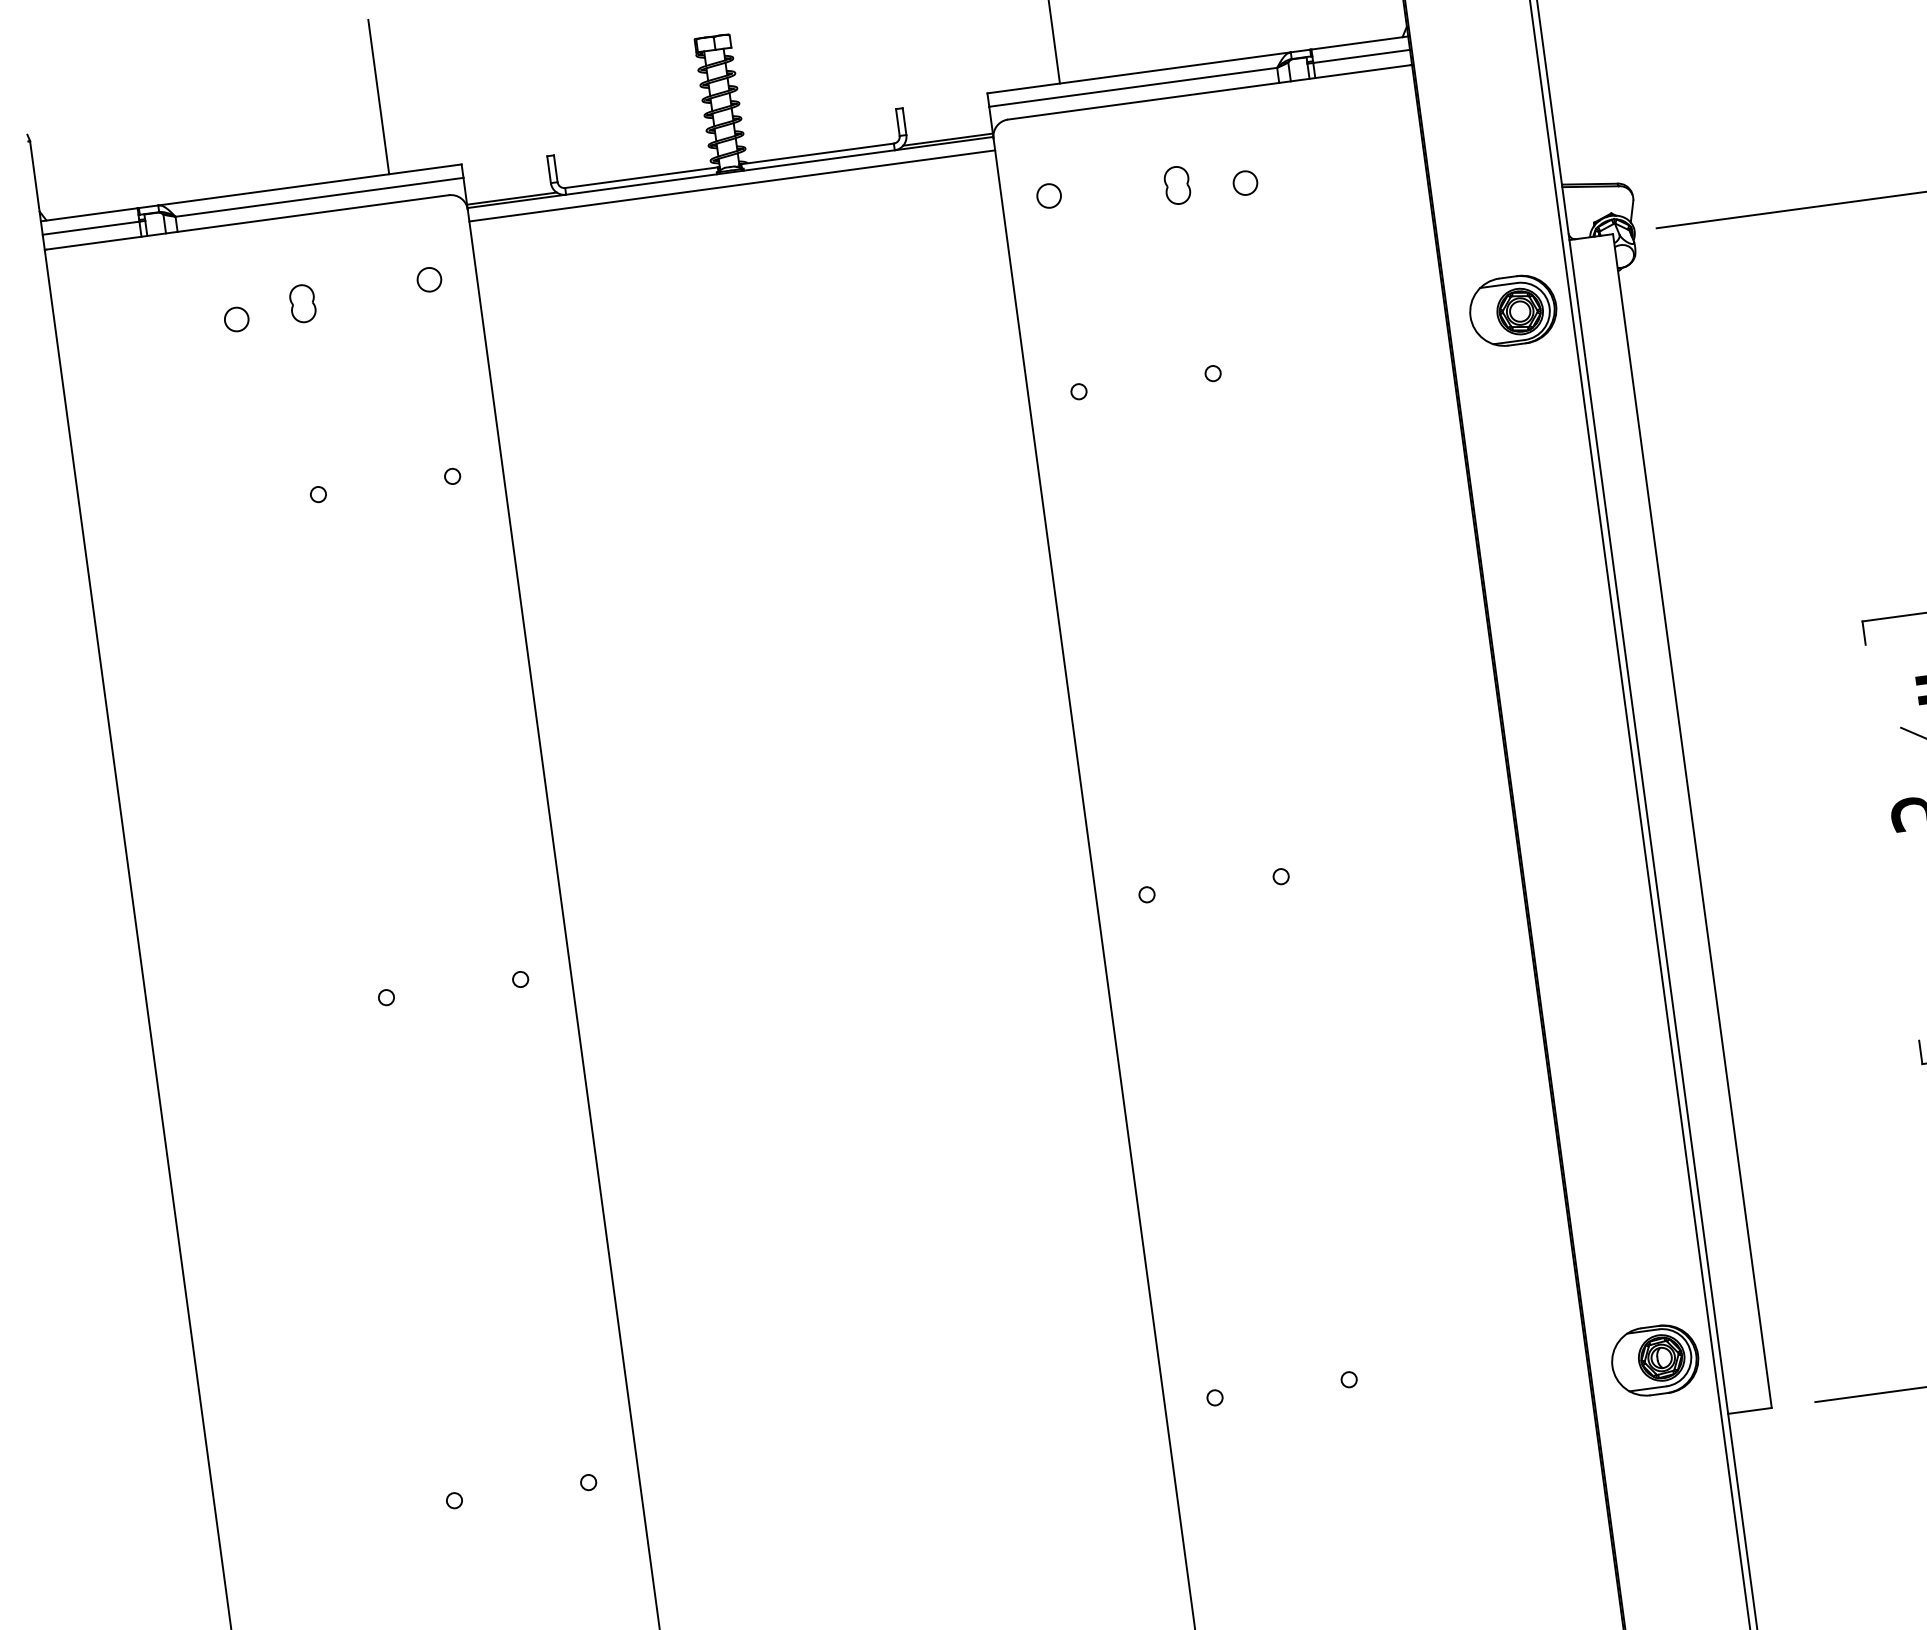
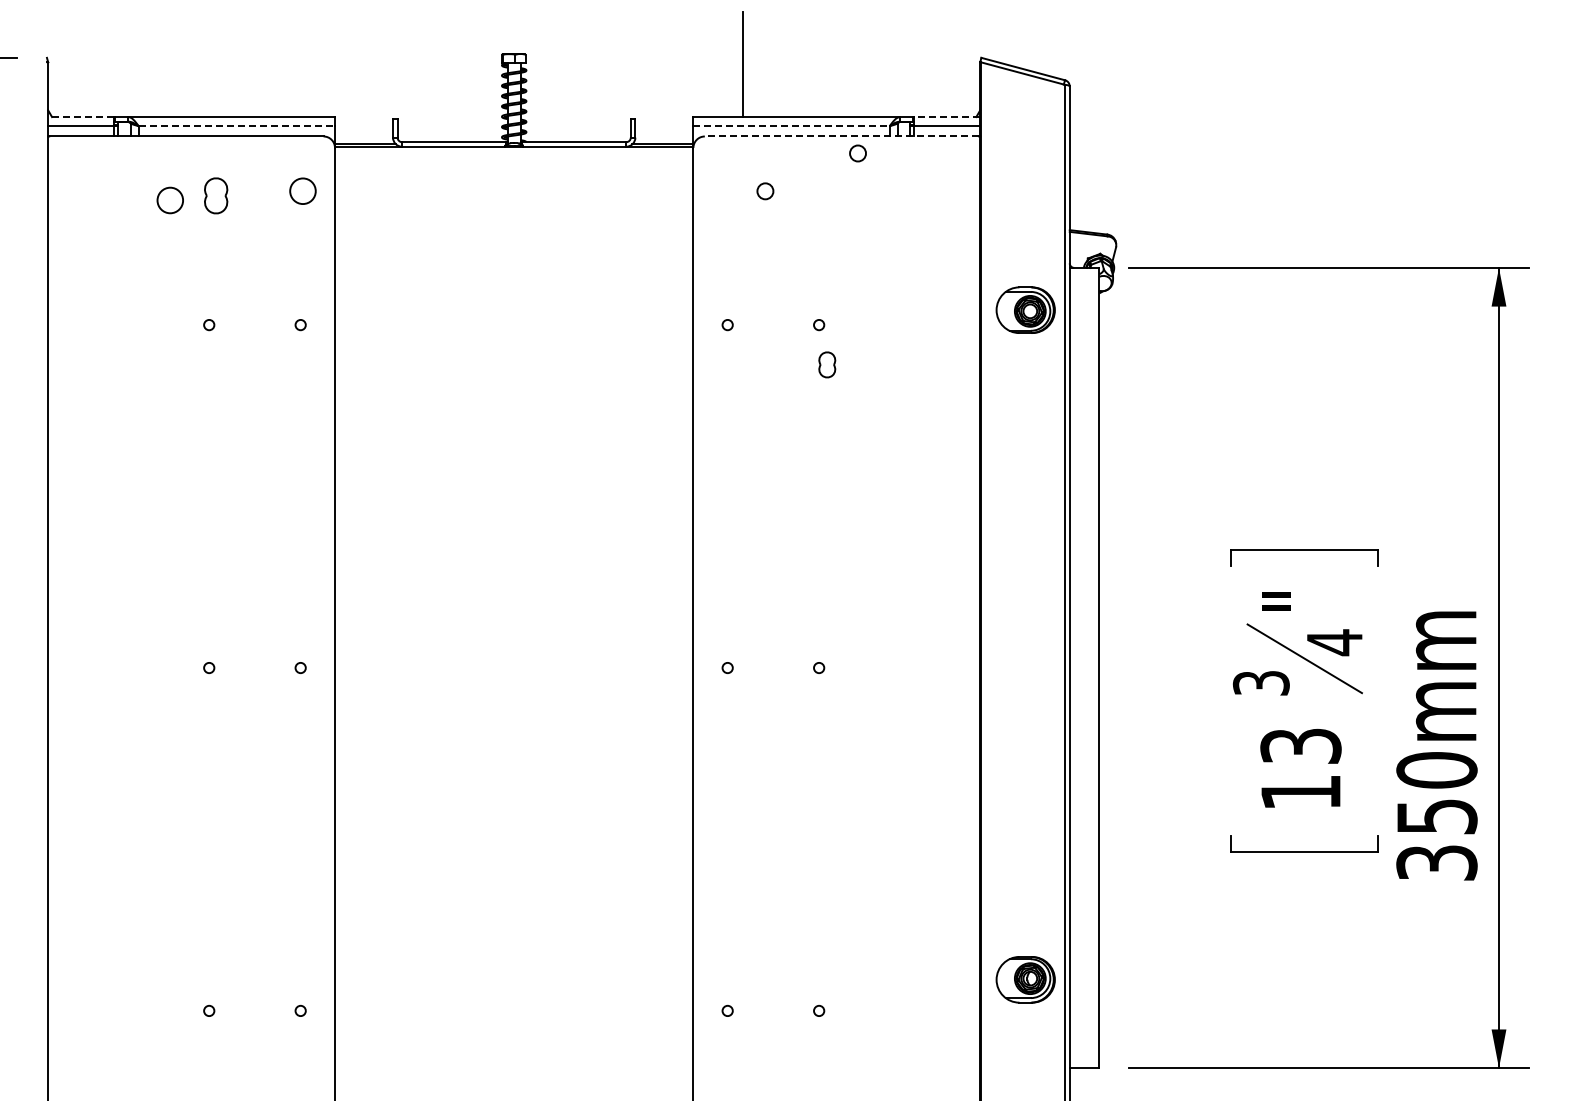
line: (1360, 43) -> (947, 117), solid -> dashed
line: (1134, 87) -> (792, 126), solid -> dashed
line: (1208, 92) -> (841, 136), solid -> dashed
line: (378, 97) -> (285, 64), removed
circle: (1244, 183) -> (857, 153), moved
part: (1177, 184) -> (827, 364), moved
line: (732, 185) -> (514, 155), removed
circle: (1049, 196) -> (765, 191), moved
line: (320, 197) -> (237, 126), solid -> dashed
line: (89, 215) -> (81, 117), solid -> dashed
circle: (428, 280) -> (302, 191), size x1.6
part: (301, 303) -> (215, 195), size x1.4
circle: (236, 319) -> (170, 200), size x1.6
part: (1654, 1360) -> (1025, 979), moved

